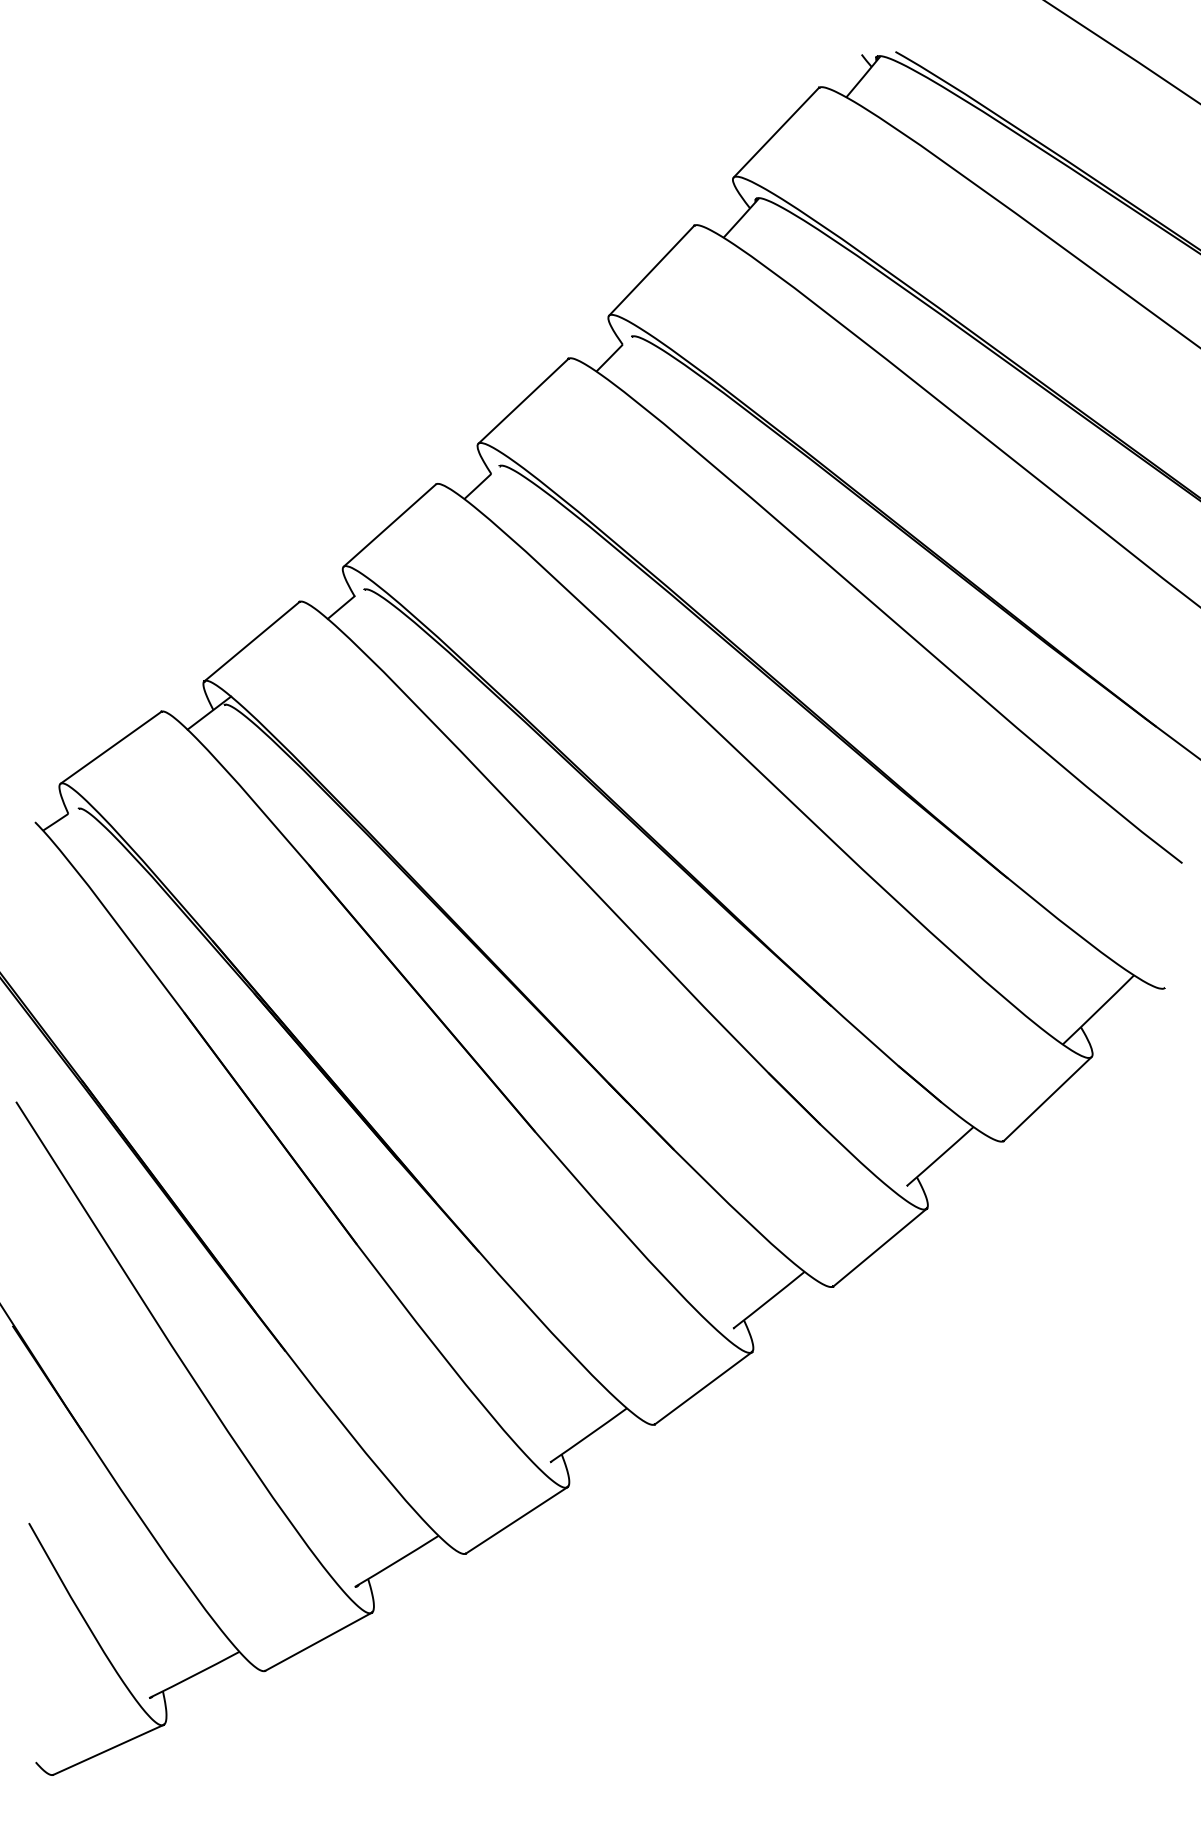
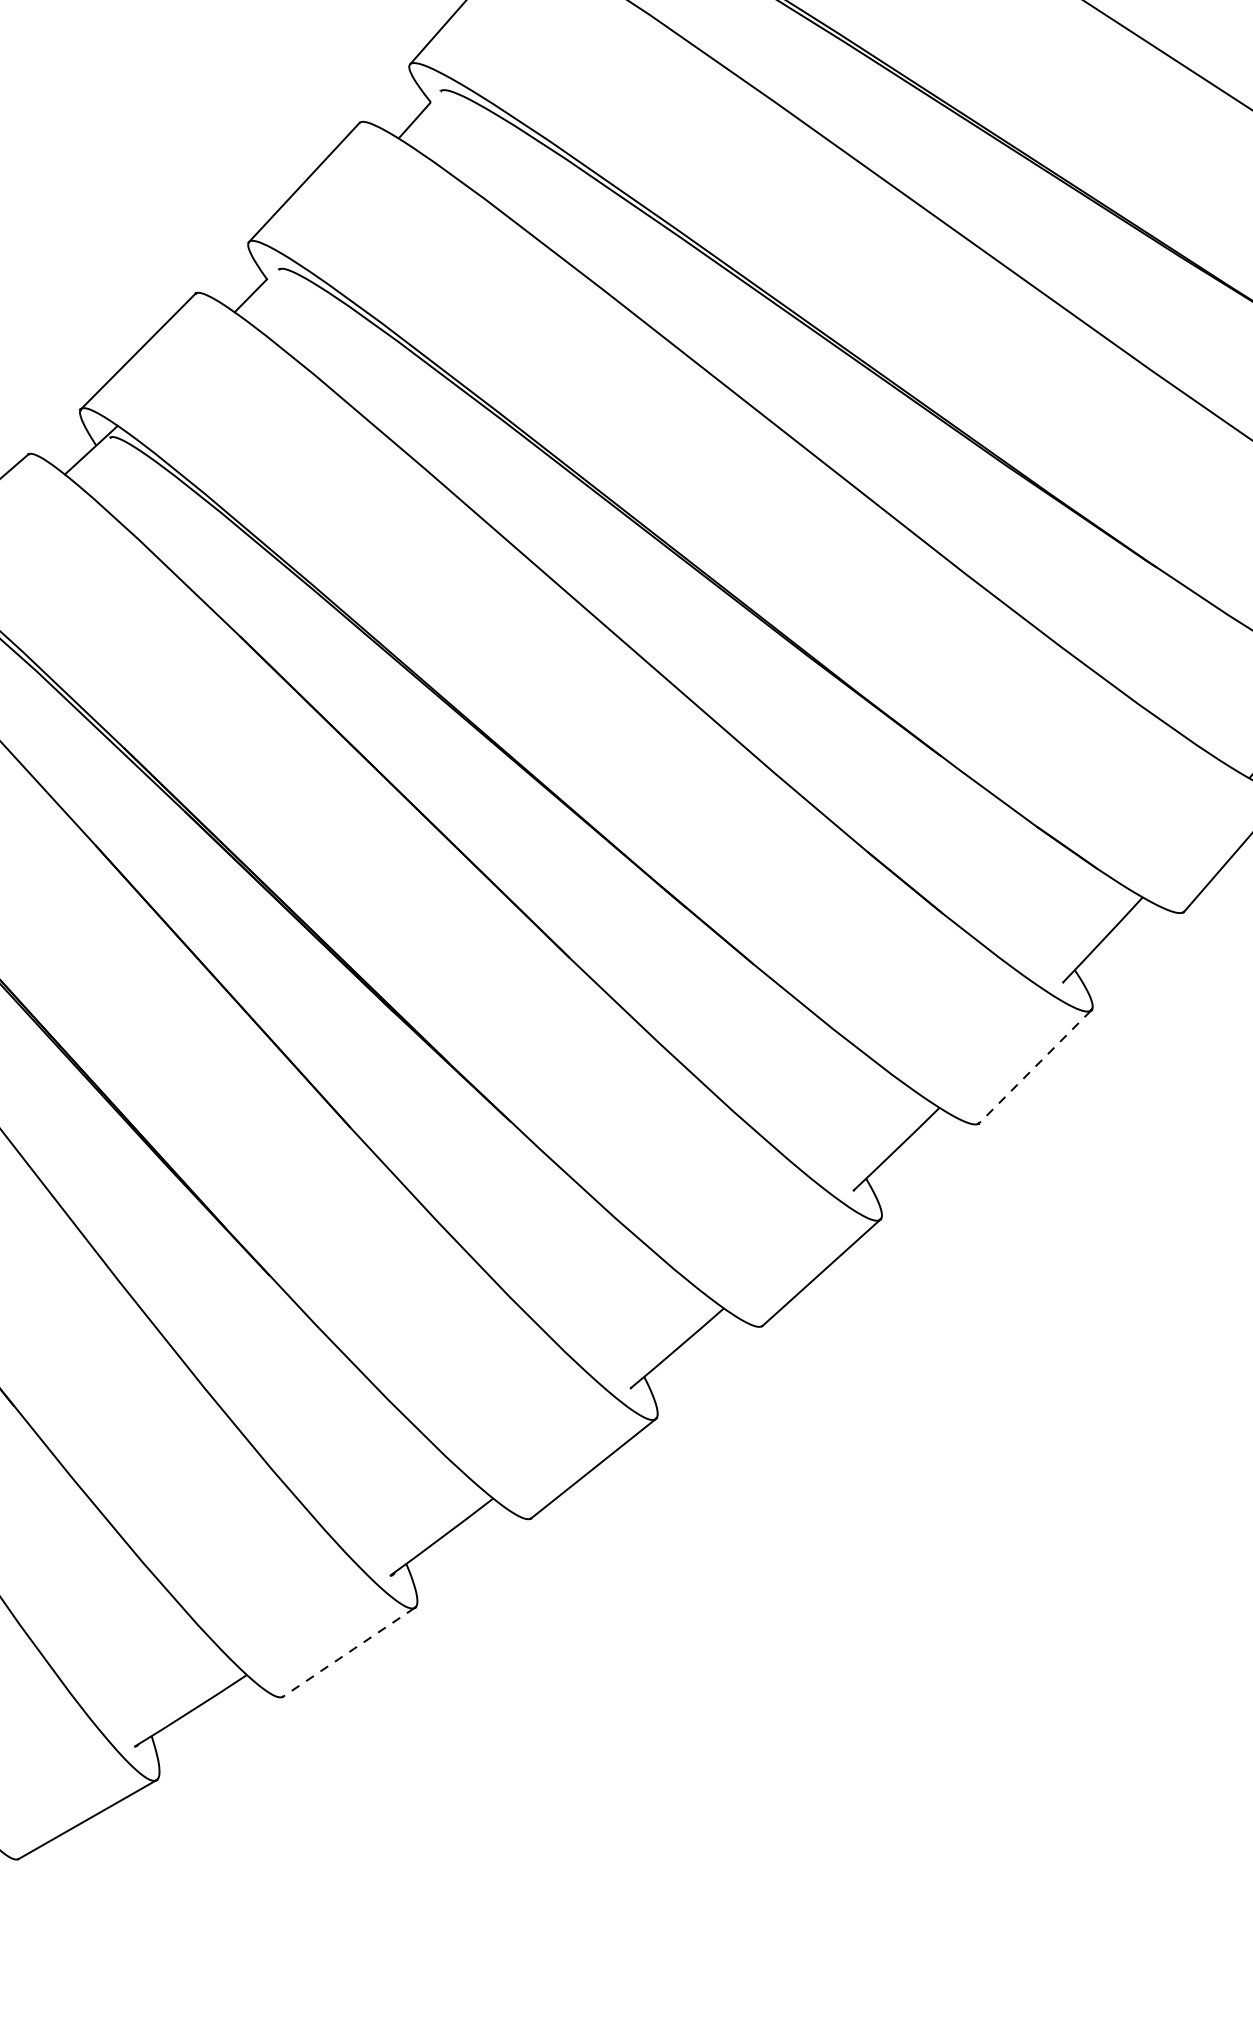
line: (879, 1248) -> (1034, 1067), solid -> dashed
line: (317, 1642) -> (347, 1653), solid -> dashed

